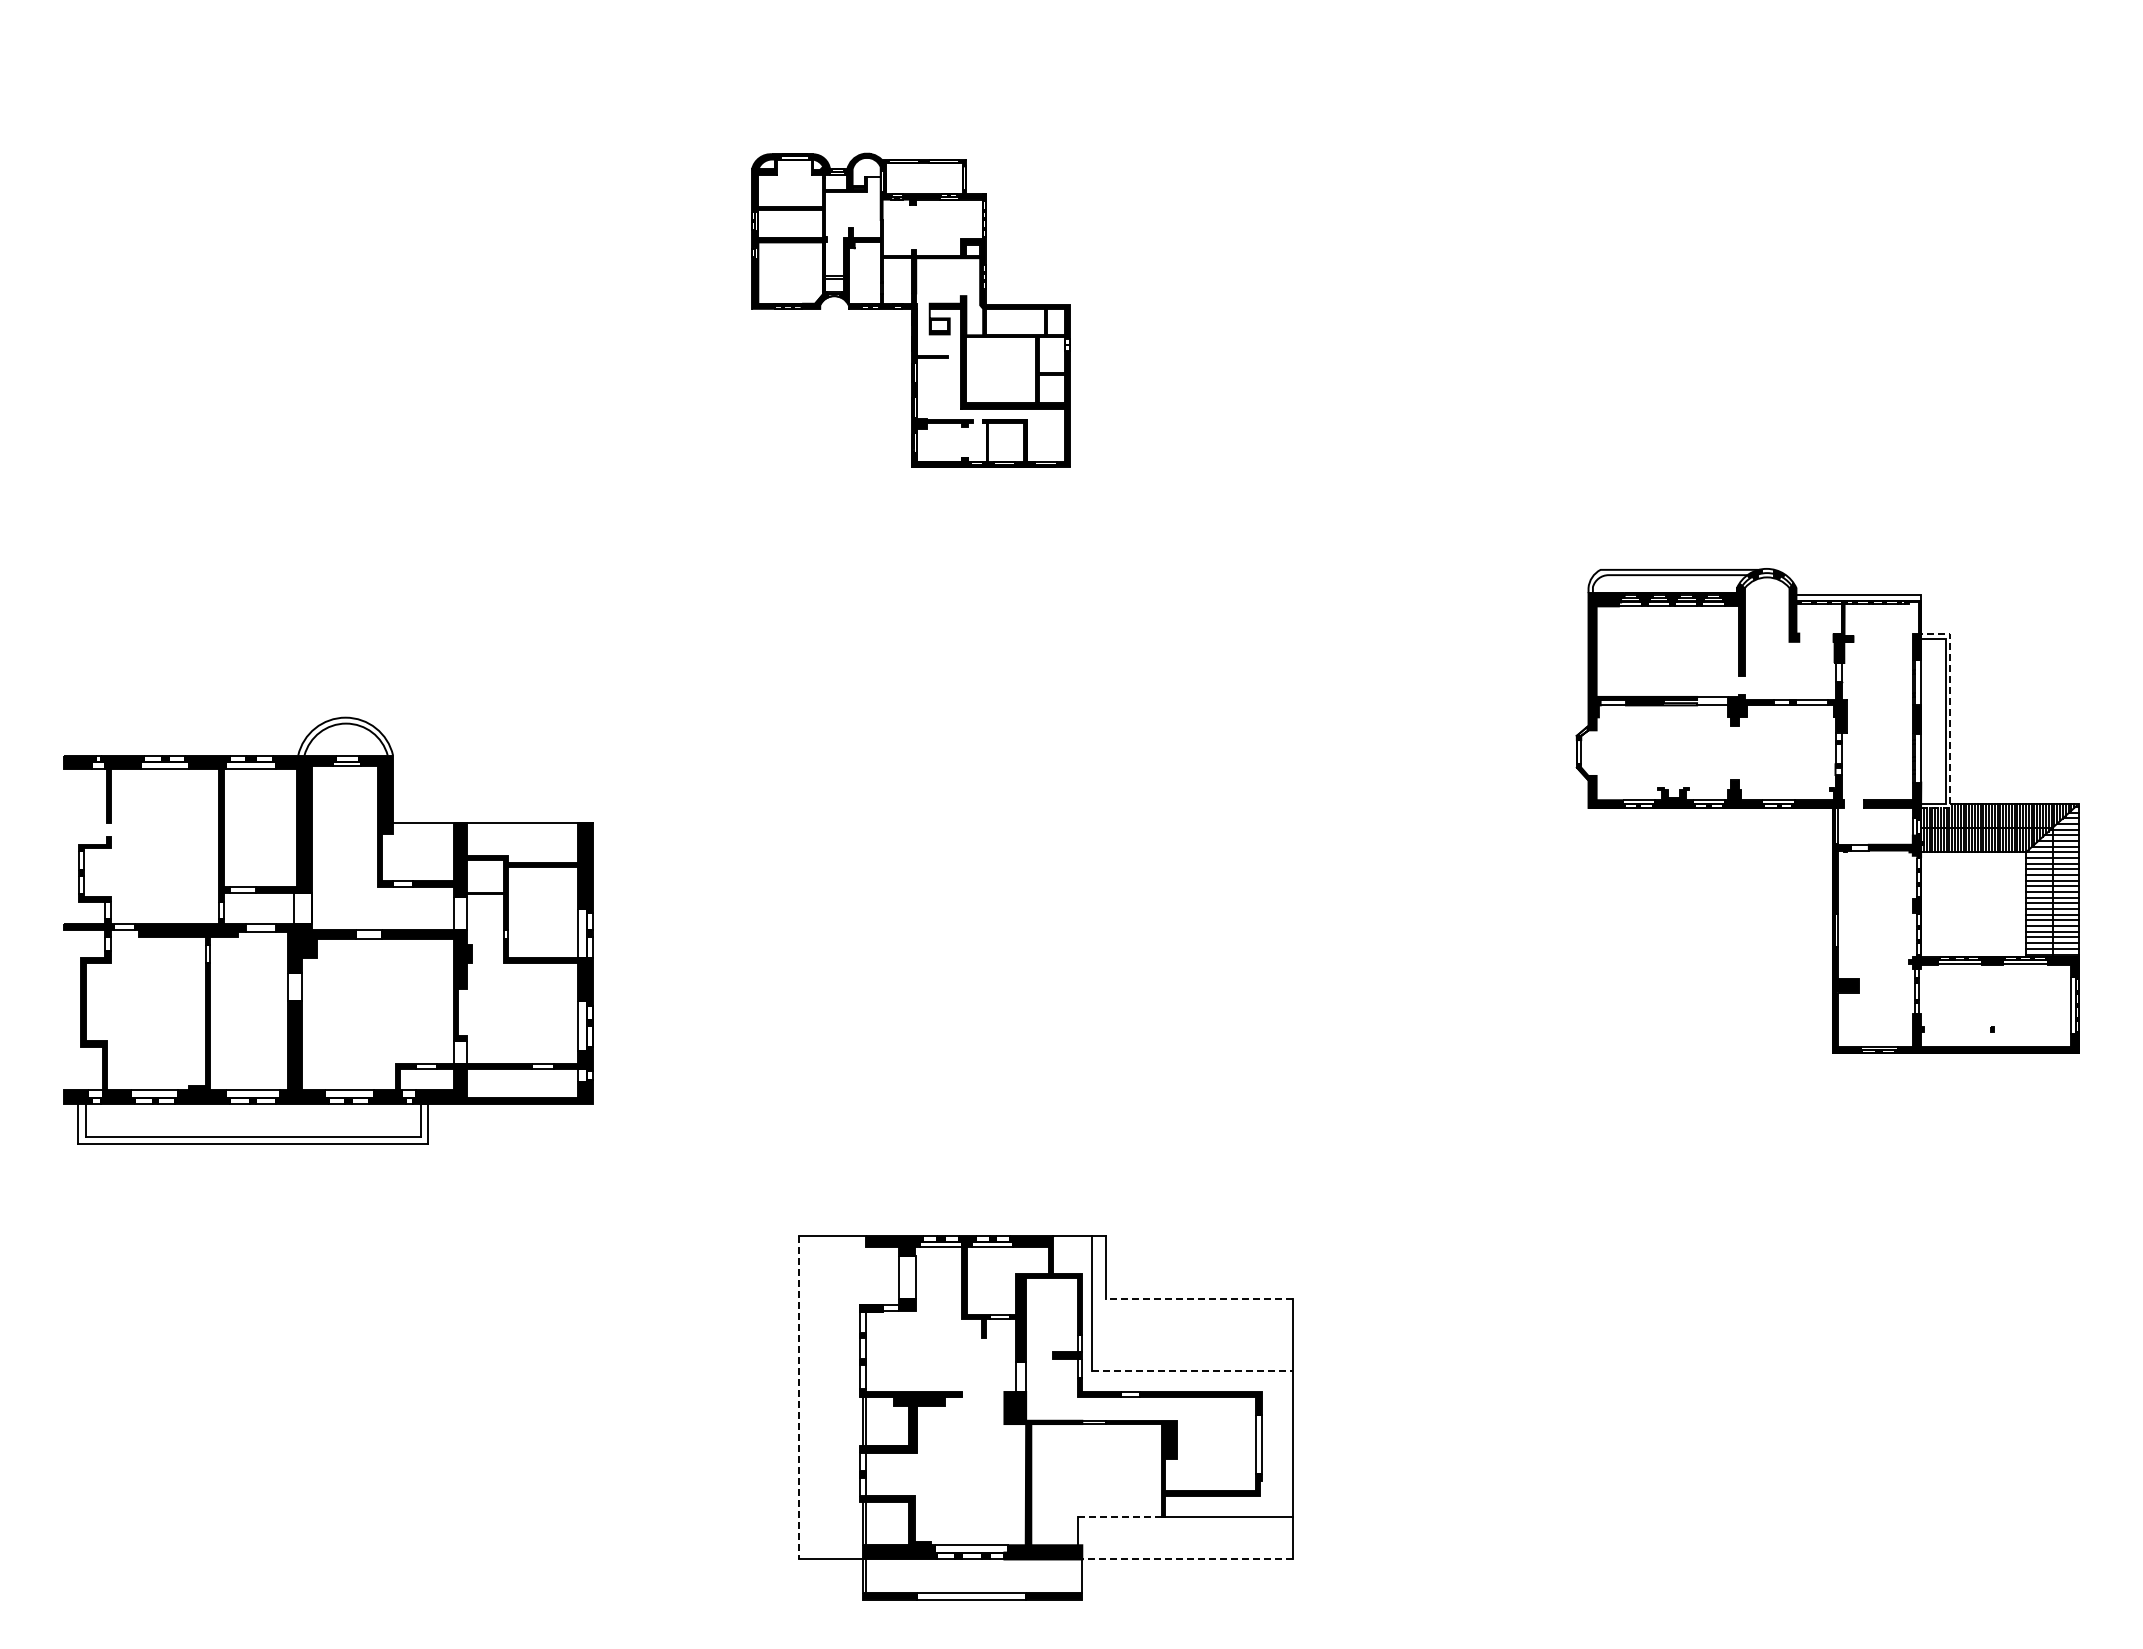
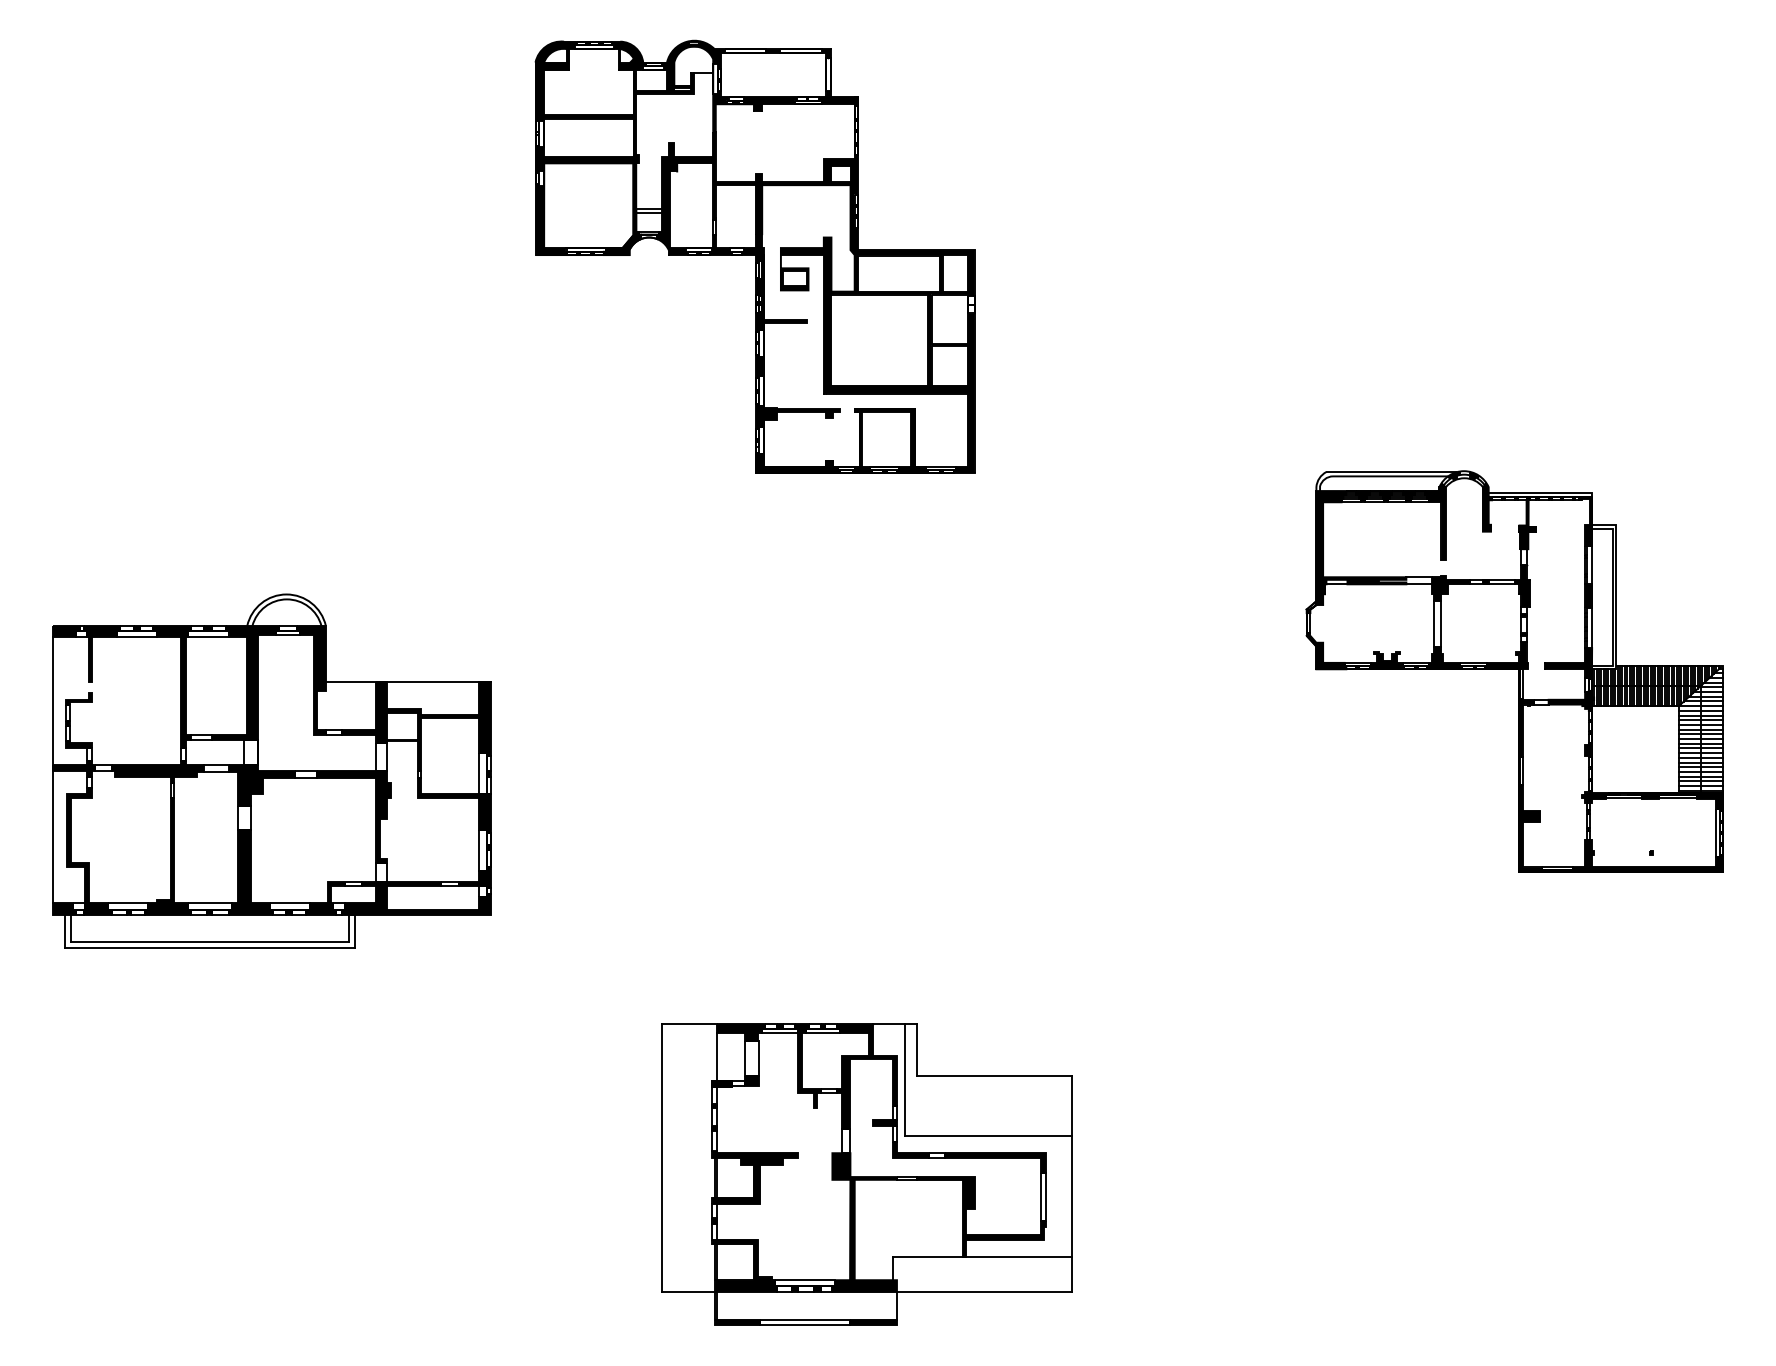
part: (910, 309) -> (754, 256), size x1.67
line: (1950, 720) -> (1616, 596), dashed -> solid
line: (1730, 752) -> (1434, 623), added
line: (1739, 752) -> (1441, 623), added
line: (64, 929) -> (53, 770), added
line: (865, 1276) -> (717, 1057), added
line: (1199, 1298) -> (994, 1075), dashed -> solid
line: (1192, 1370) -> (988, 1135), dashed -> solid
line: (799, 1397) -> (662, 1157), dashed -> solid
line: (1119, 1516) -> (927, 1256), dashed -> solid
line: (1187, 1559) -> (984, 1292), dashed -> solid

